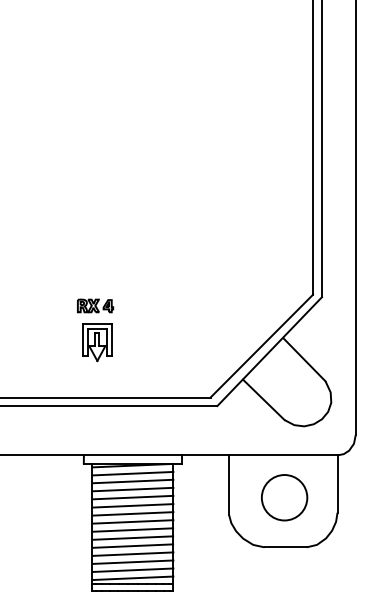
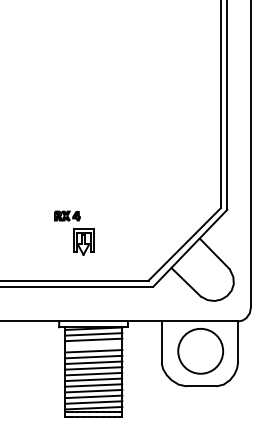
part: (97, 342) -> (83, 241), moved
line: (132, 489) -> (93, 345), removed
circle: (284, 497) -> (200, 351), size x1.4

